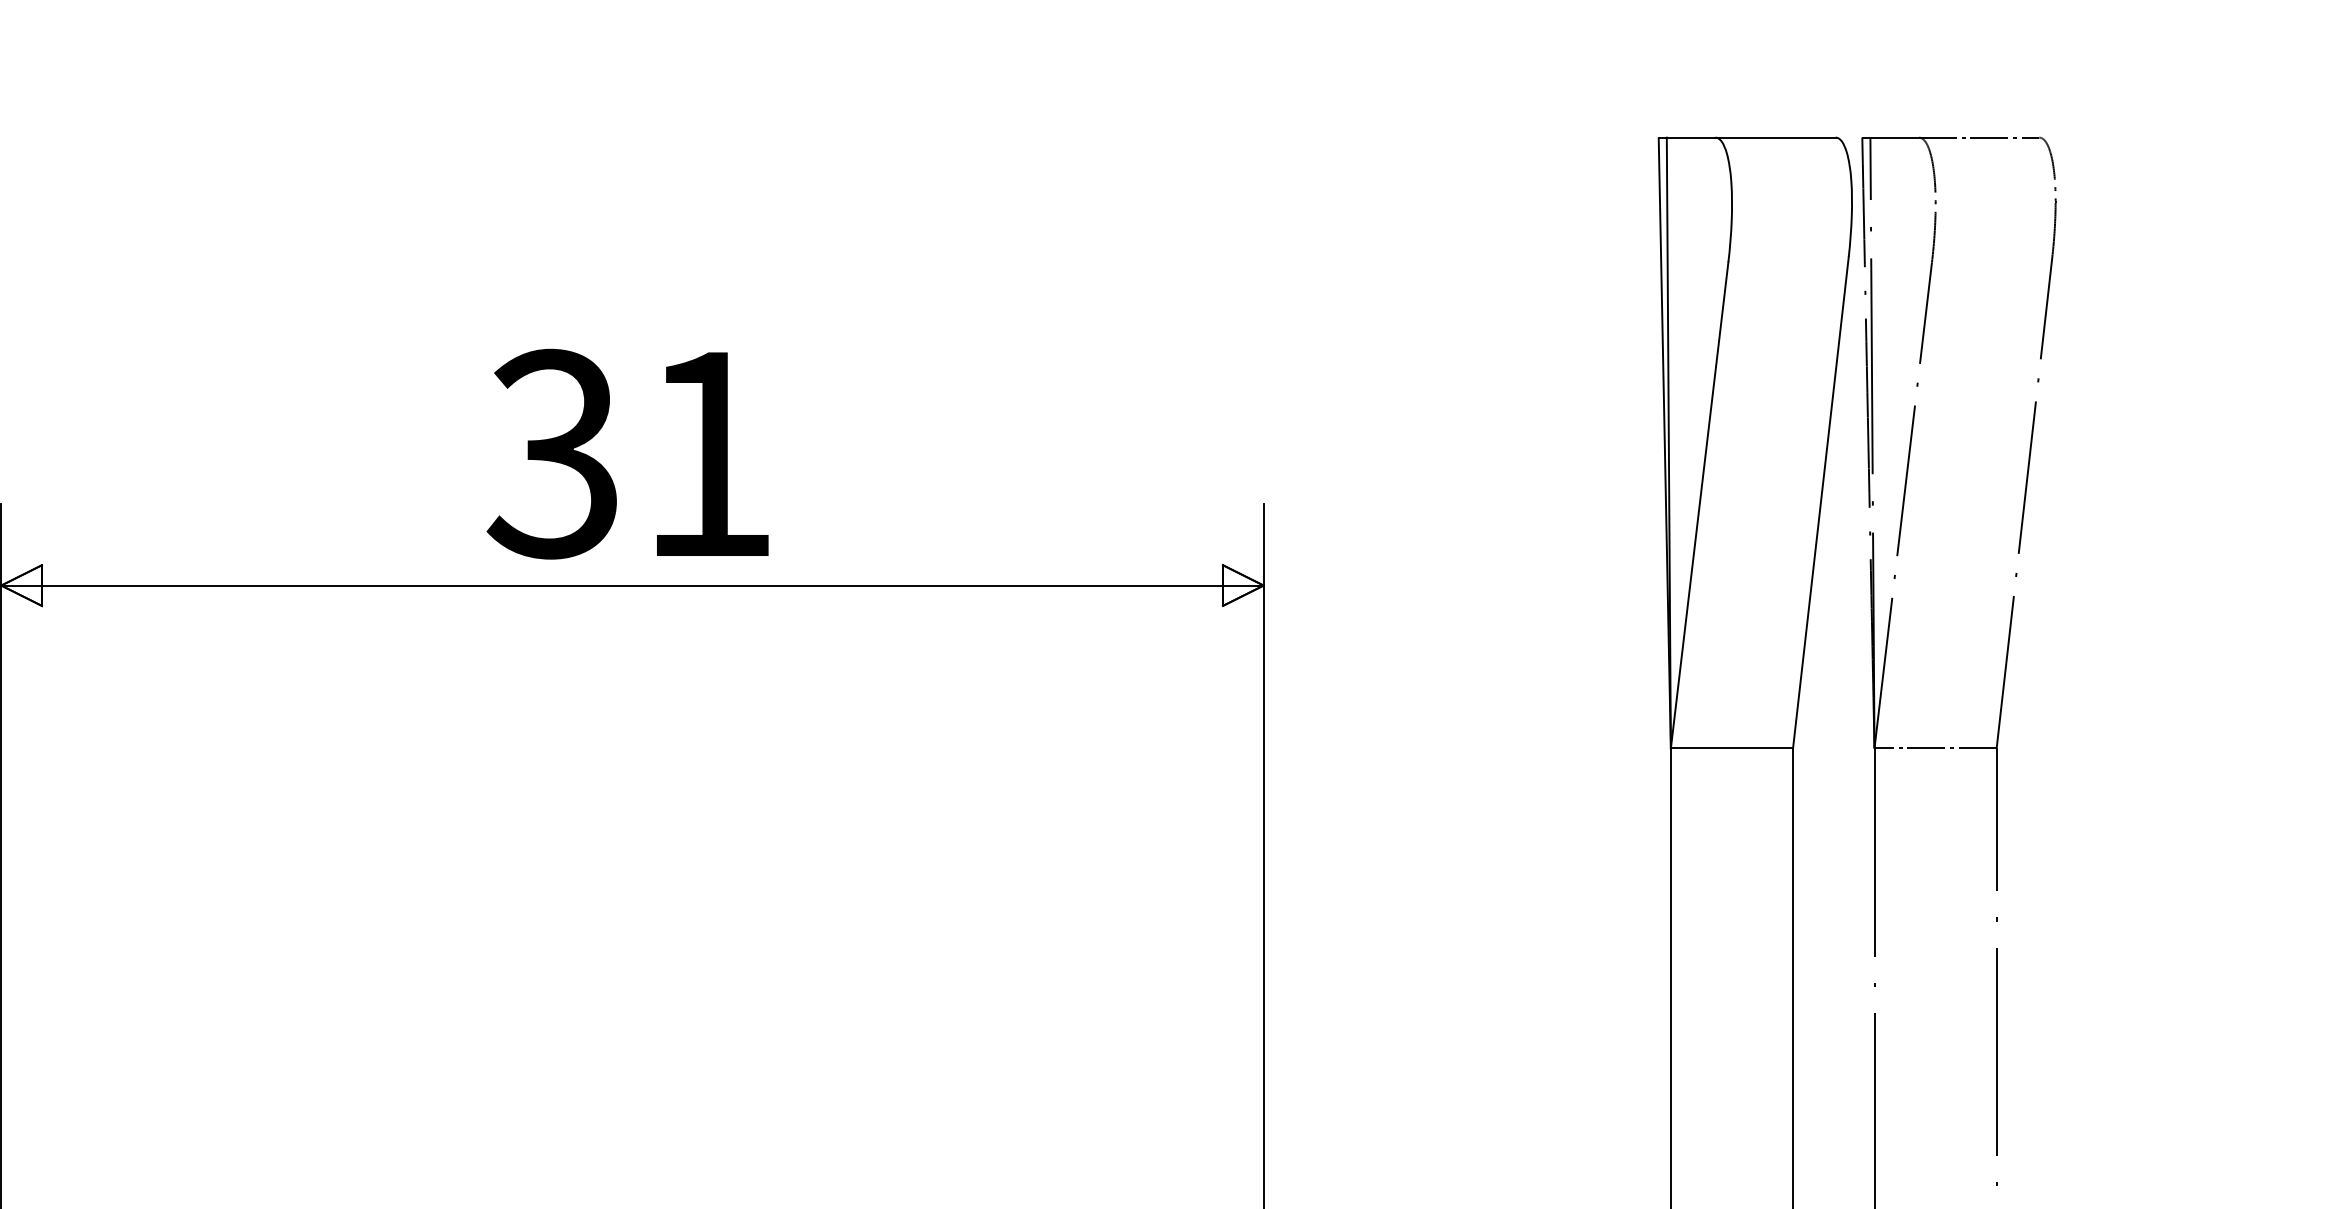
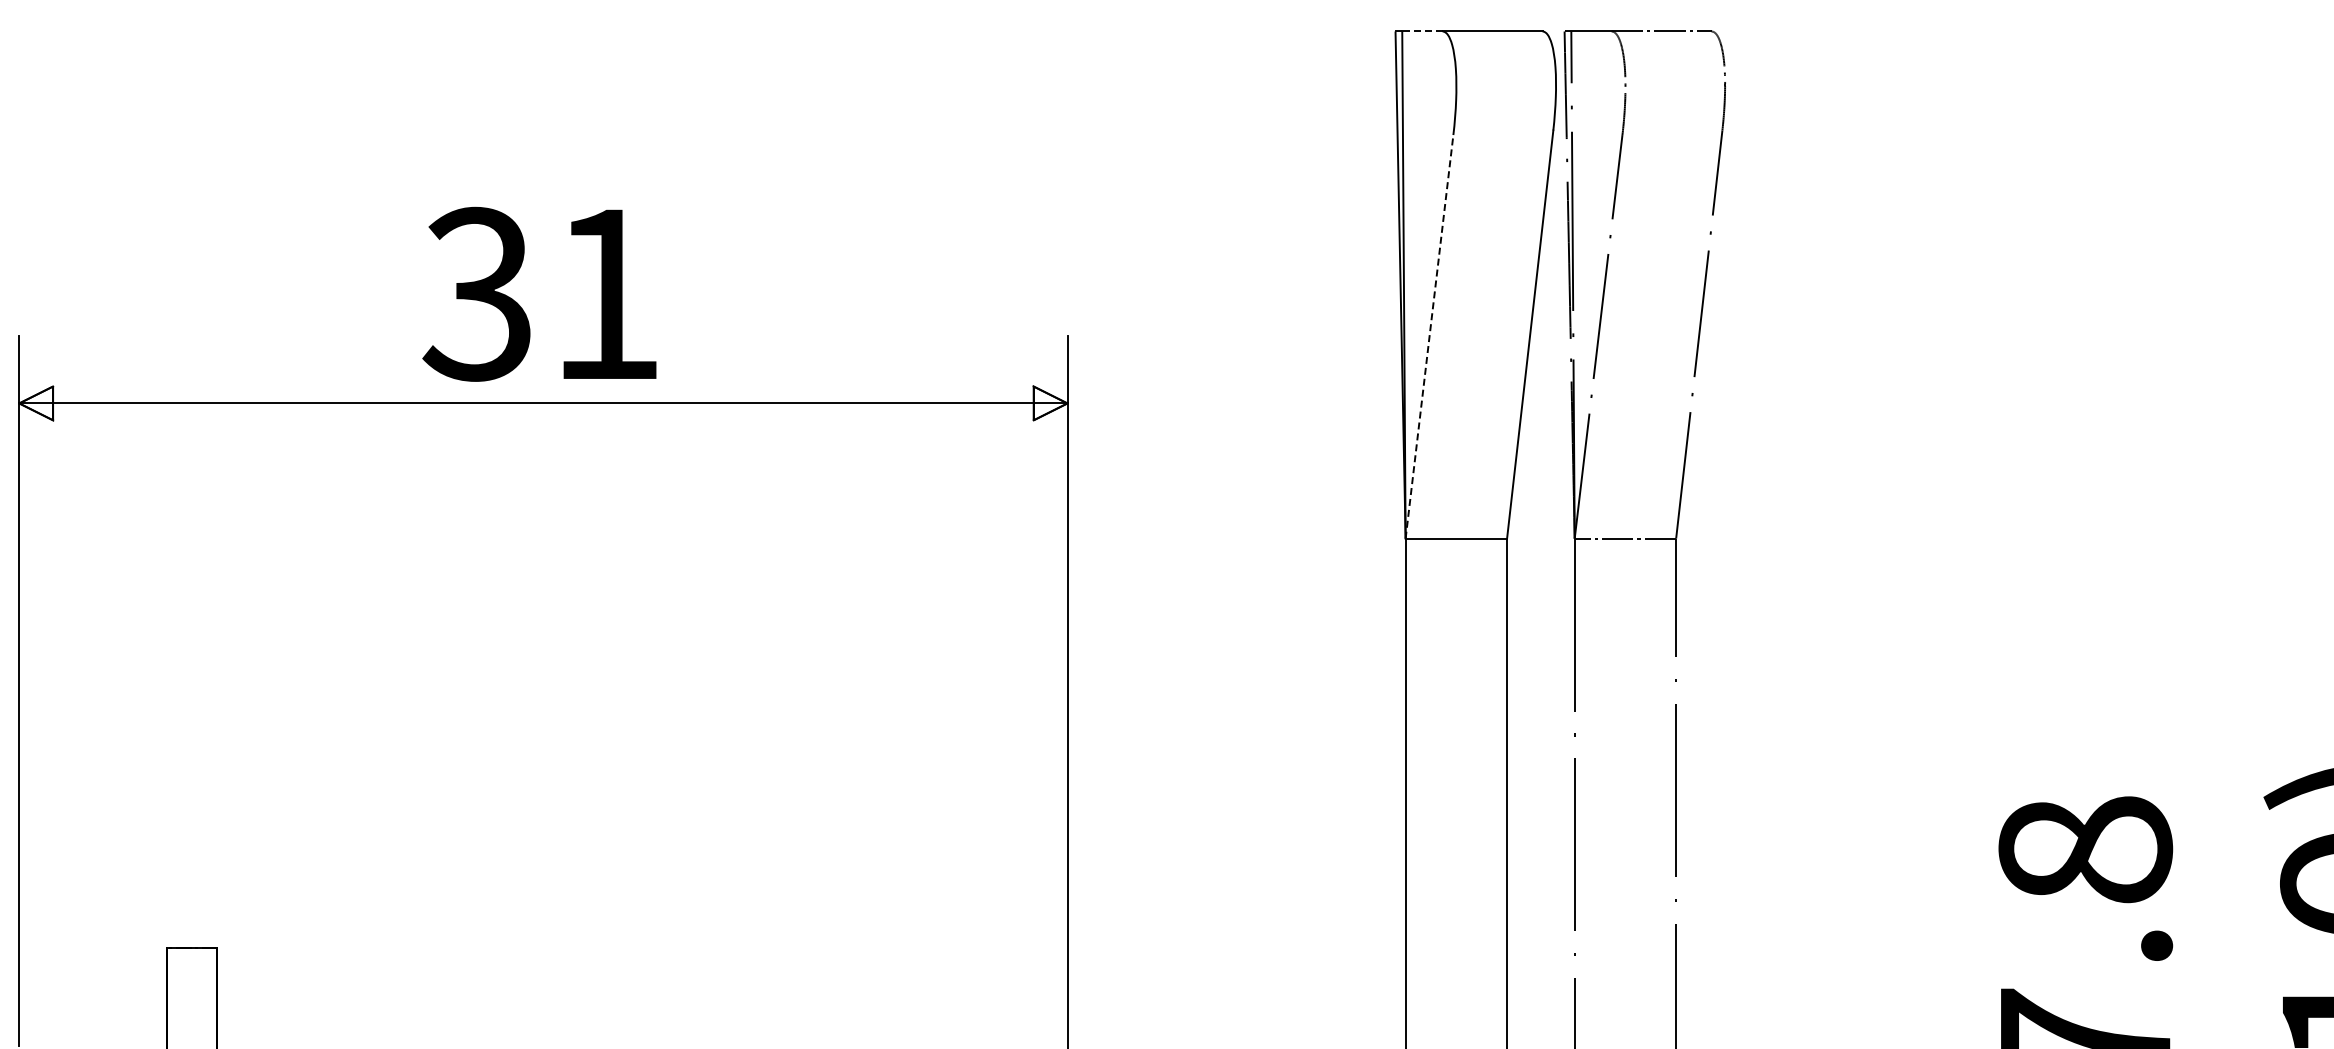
line: (1689, 137) -> (1421, 31), solid -> dashed
line: (1699, 504) -> (1429, 336), solid -> dashed

